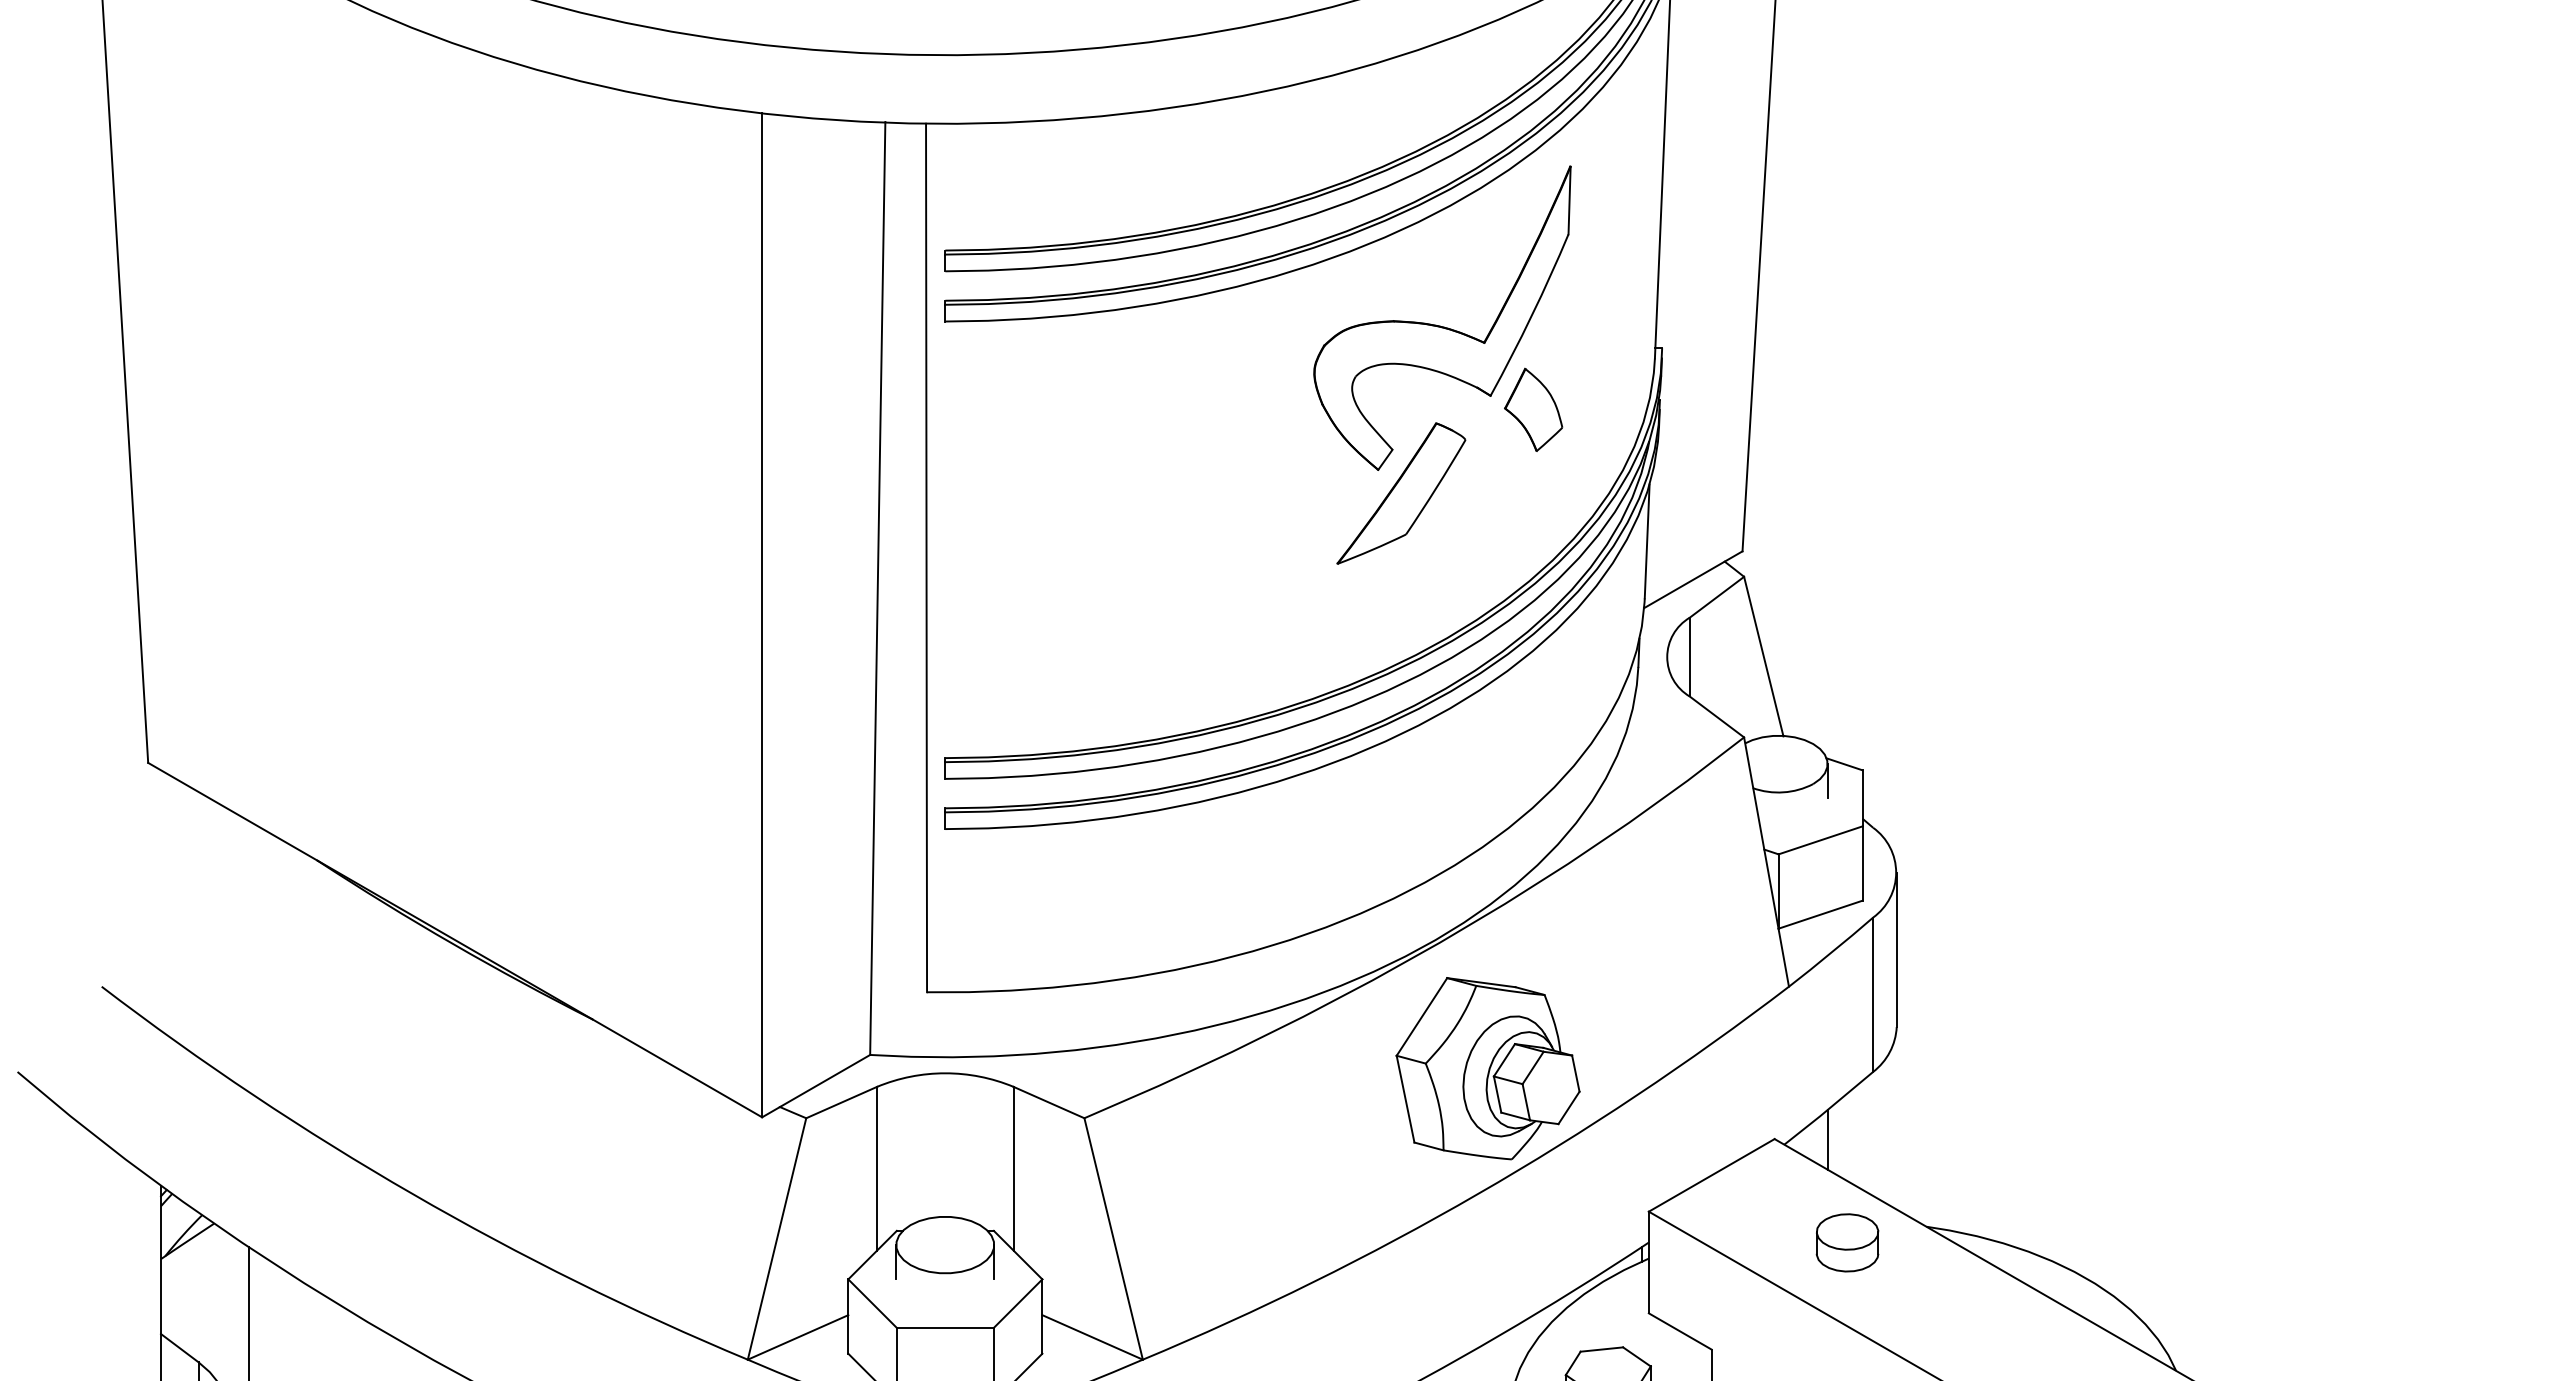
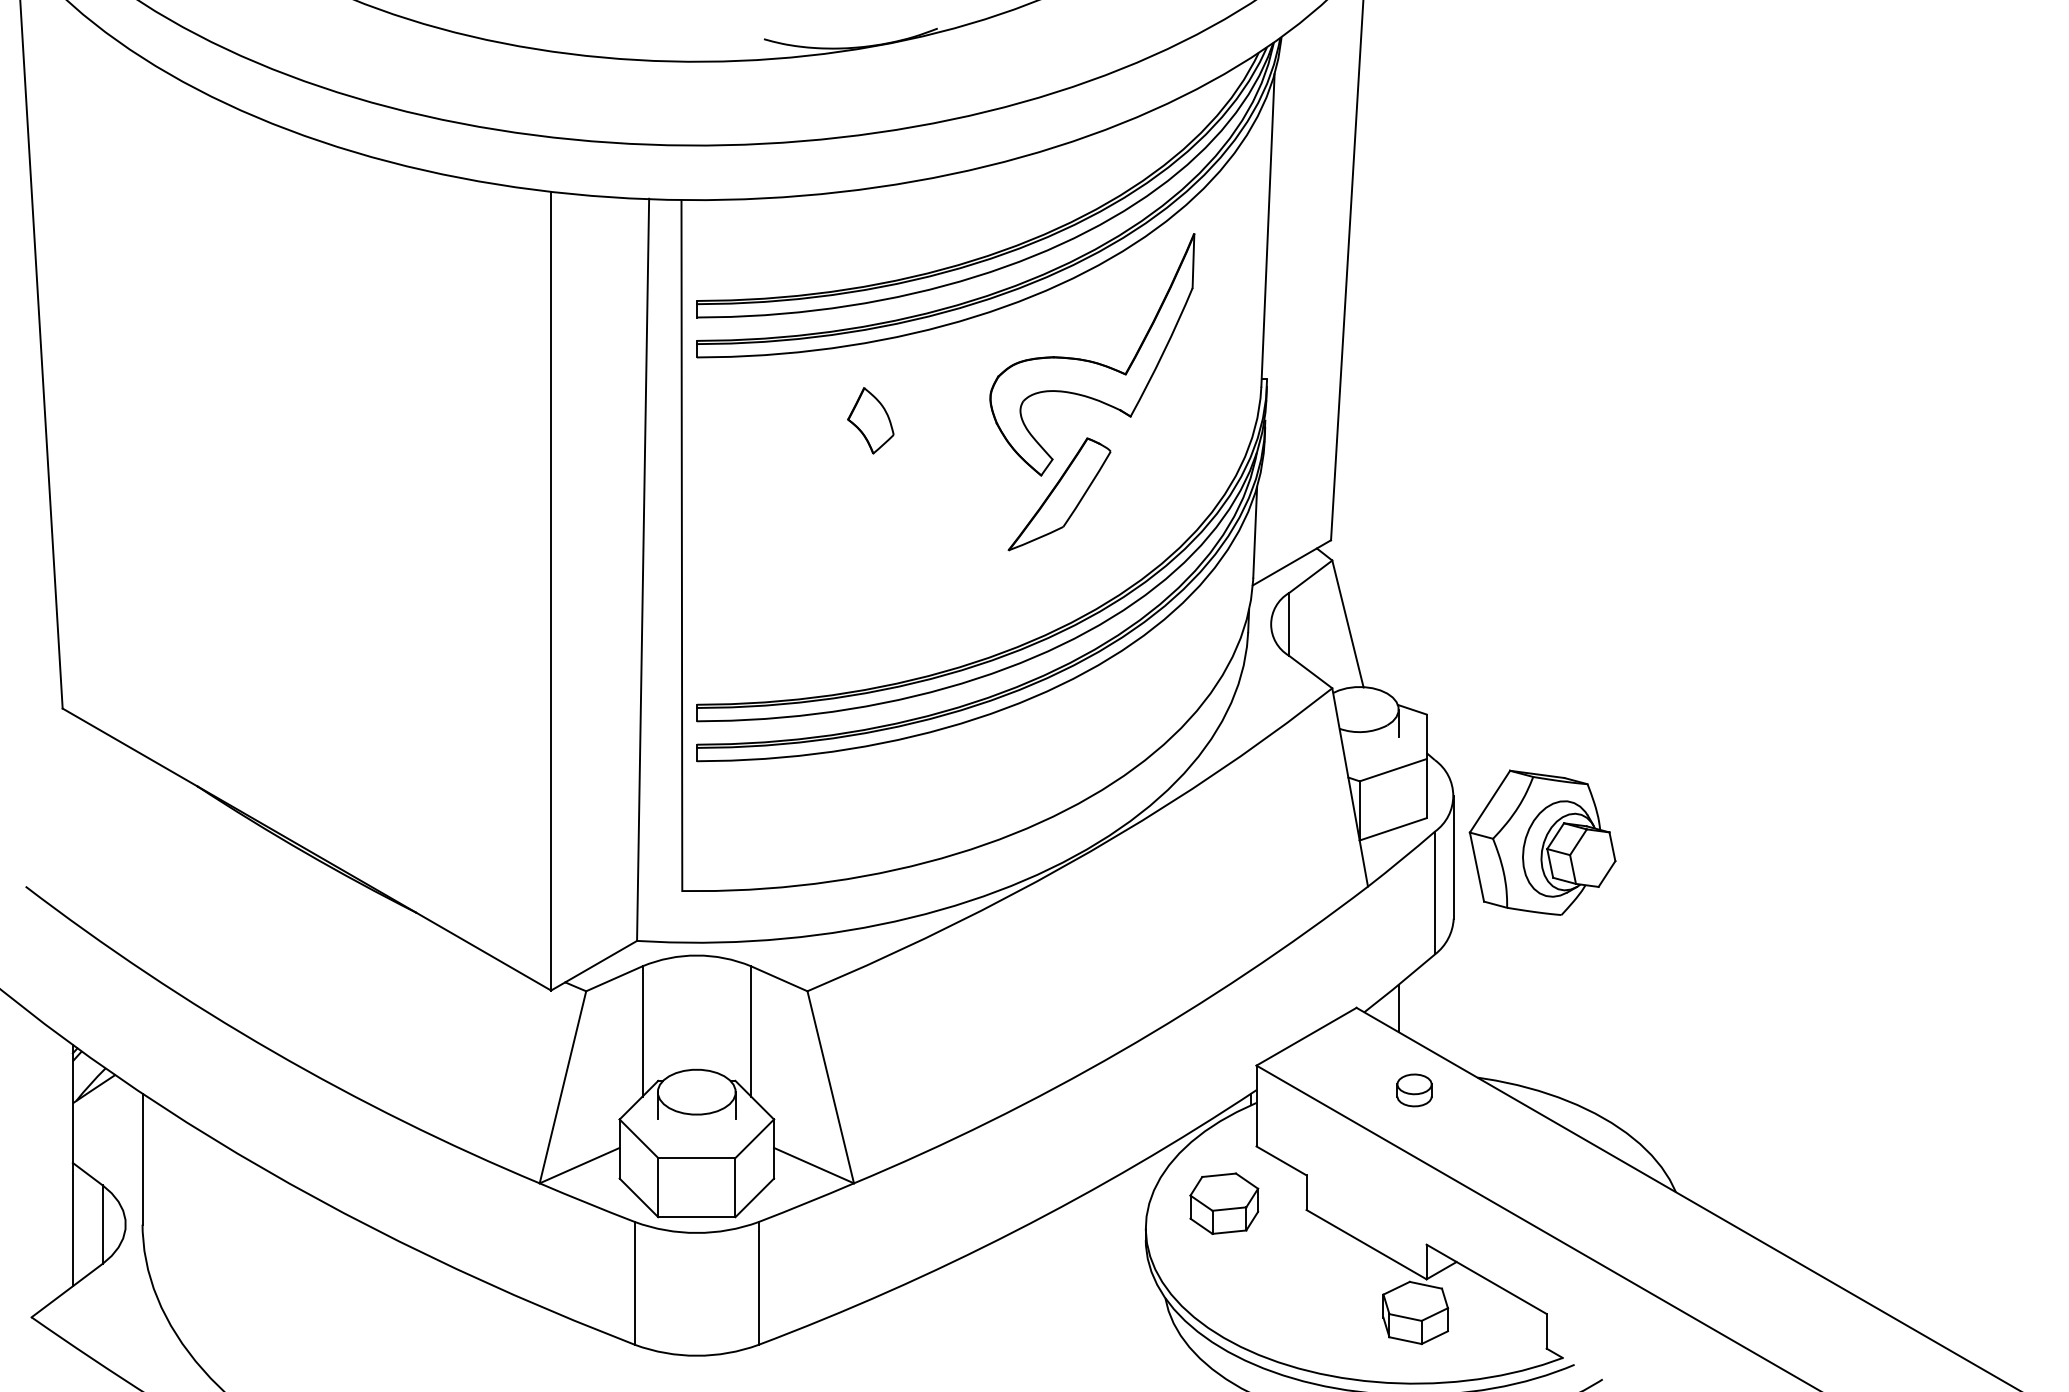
part: (1533, 409) -> (870, 420), moved
part: (1487, 1068) -> (1542, 842), moved
part: (1847, 1242) -> (1414, 1090), size x0.7

